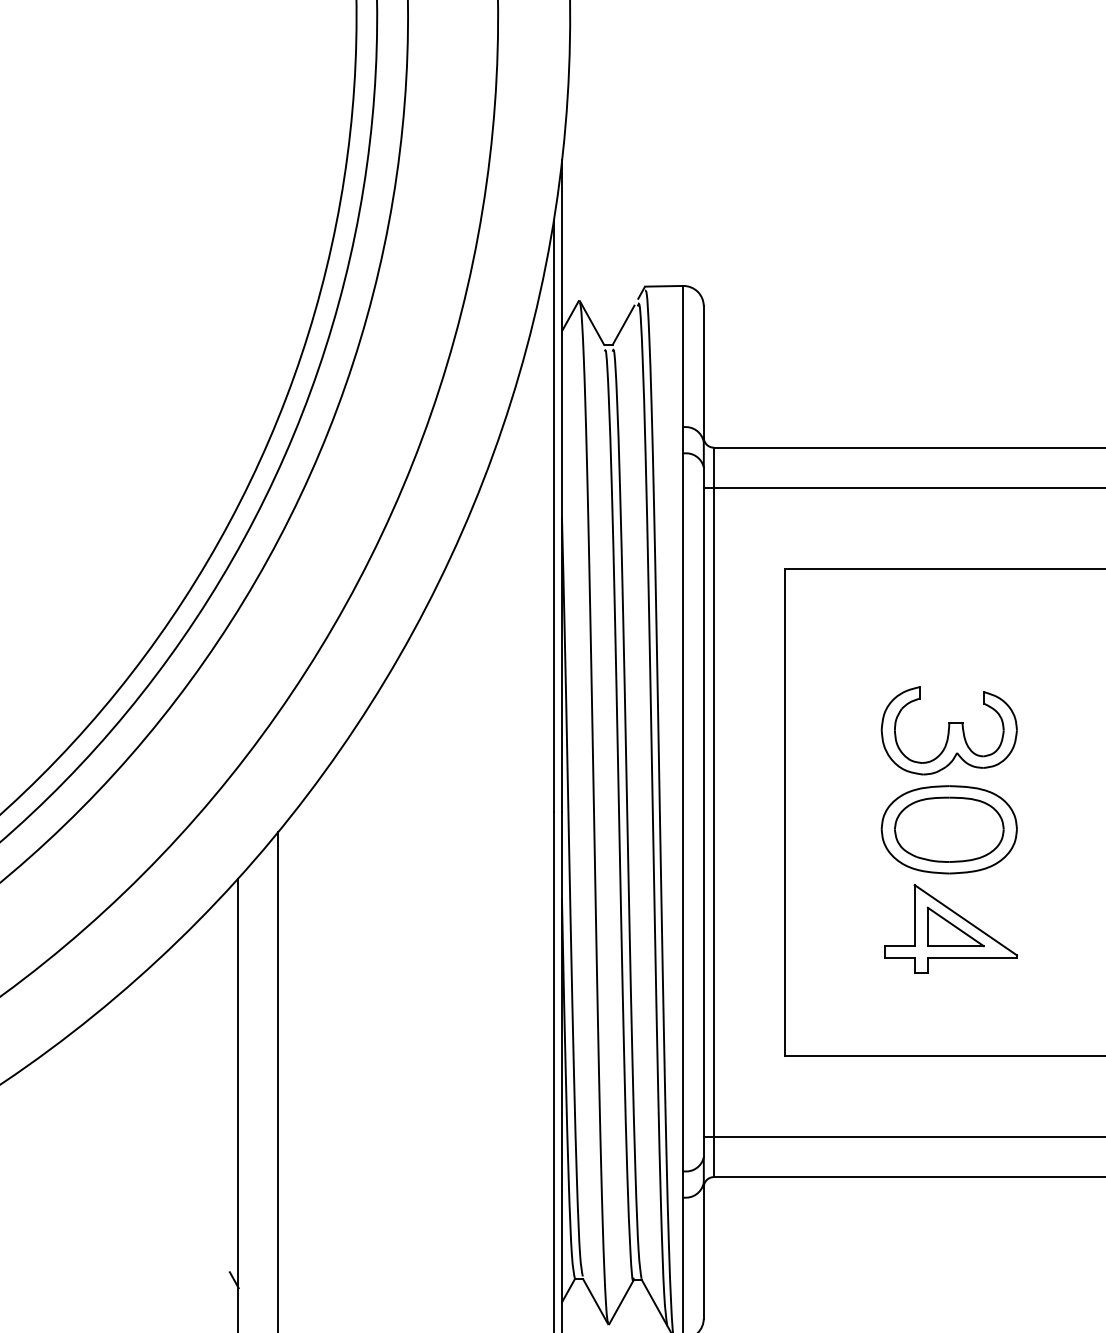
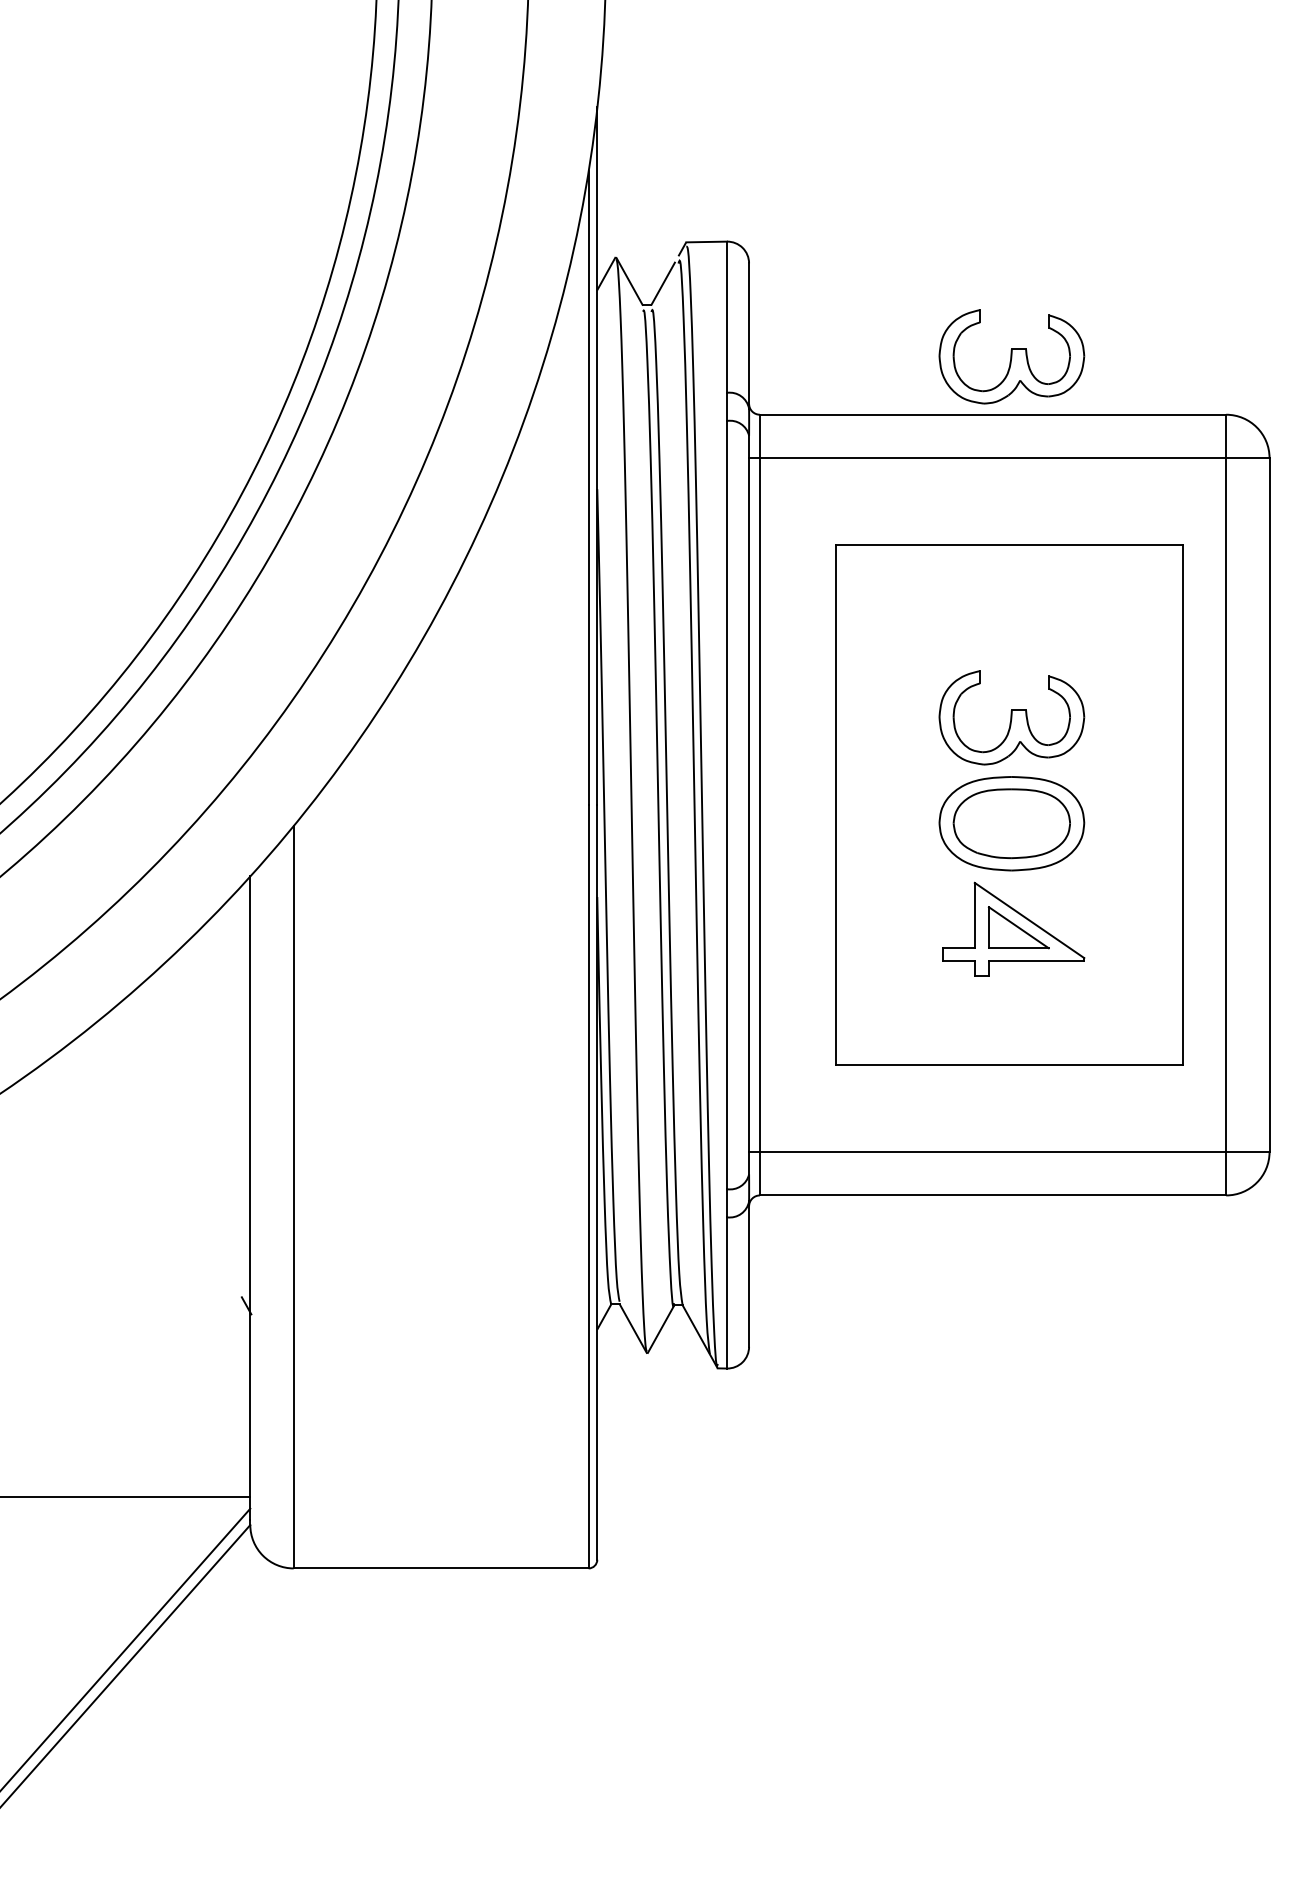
part: (948, 393) -> (1011, 356), added

